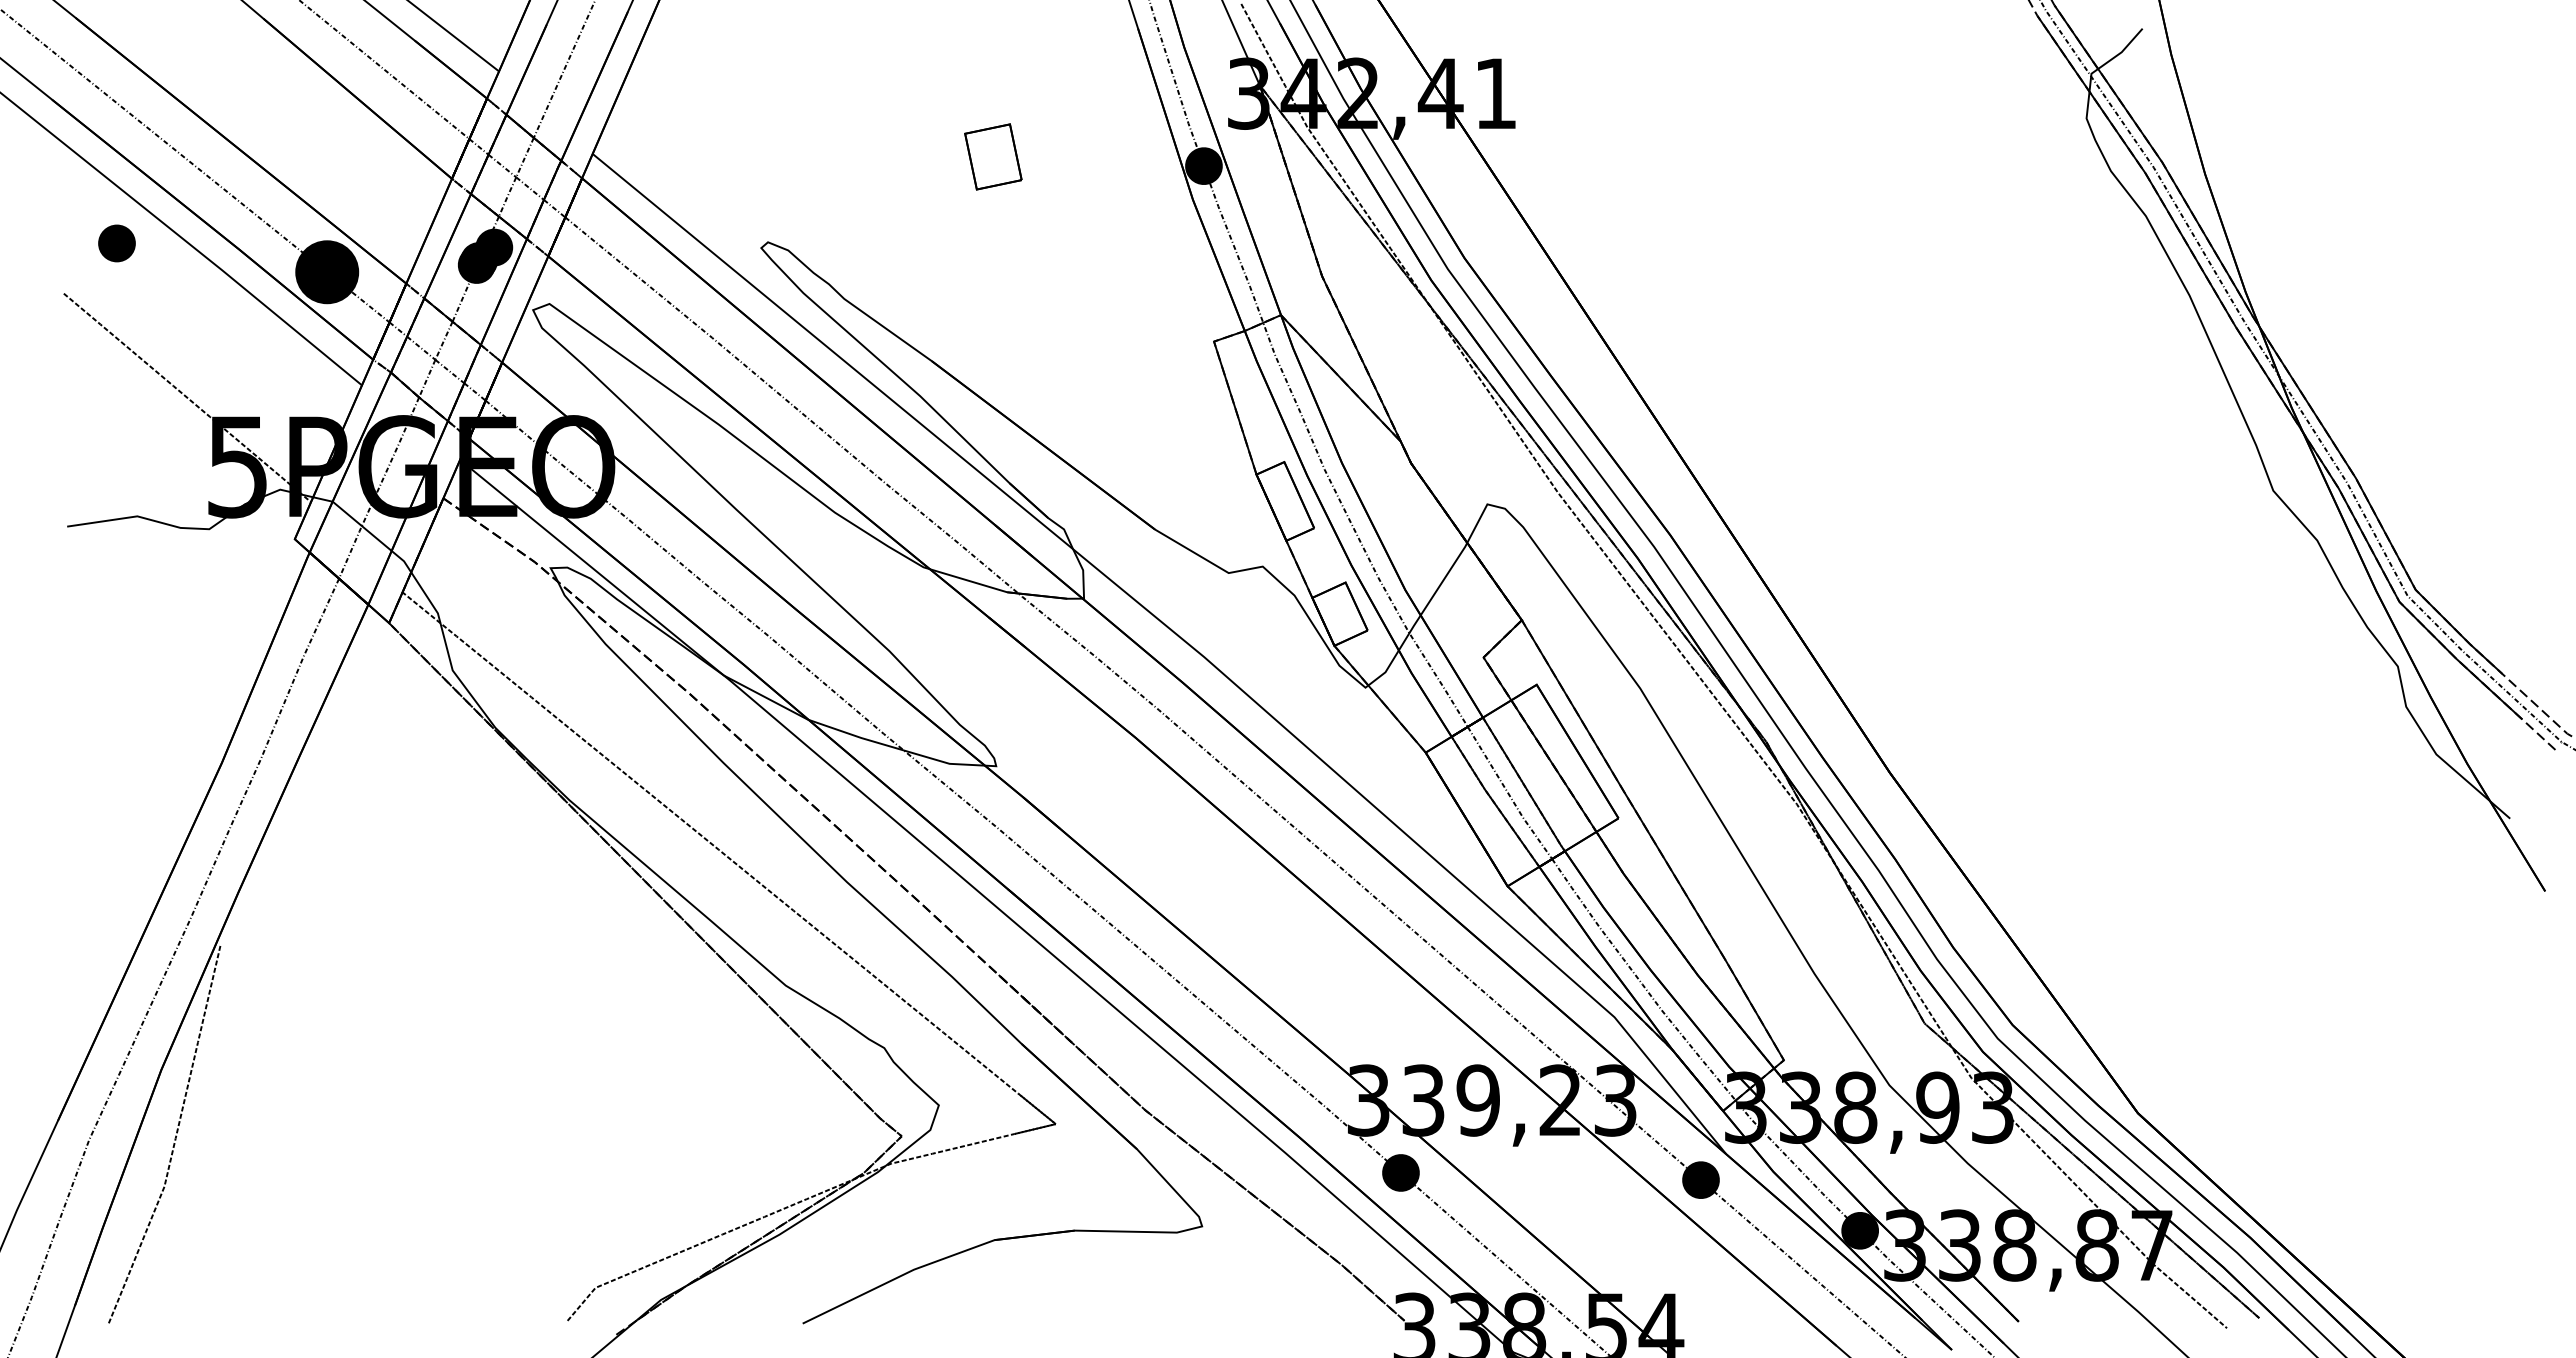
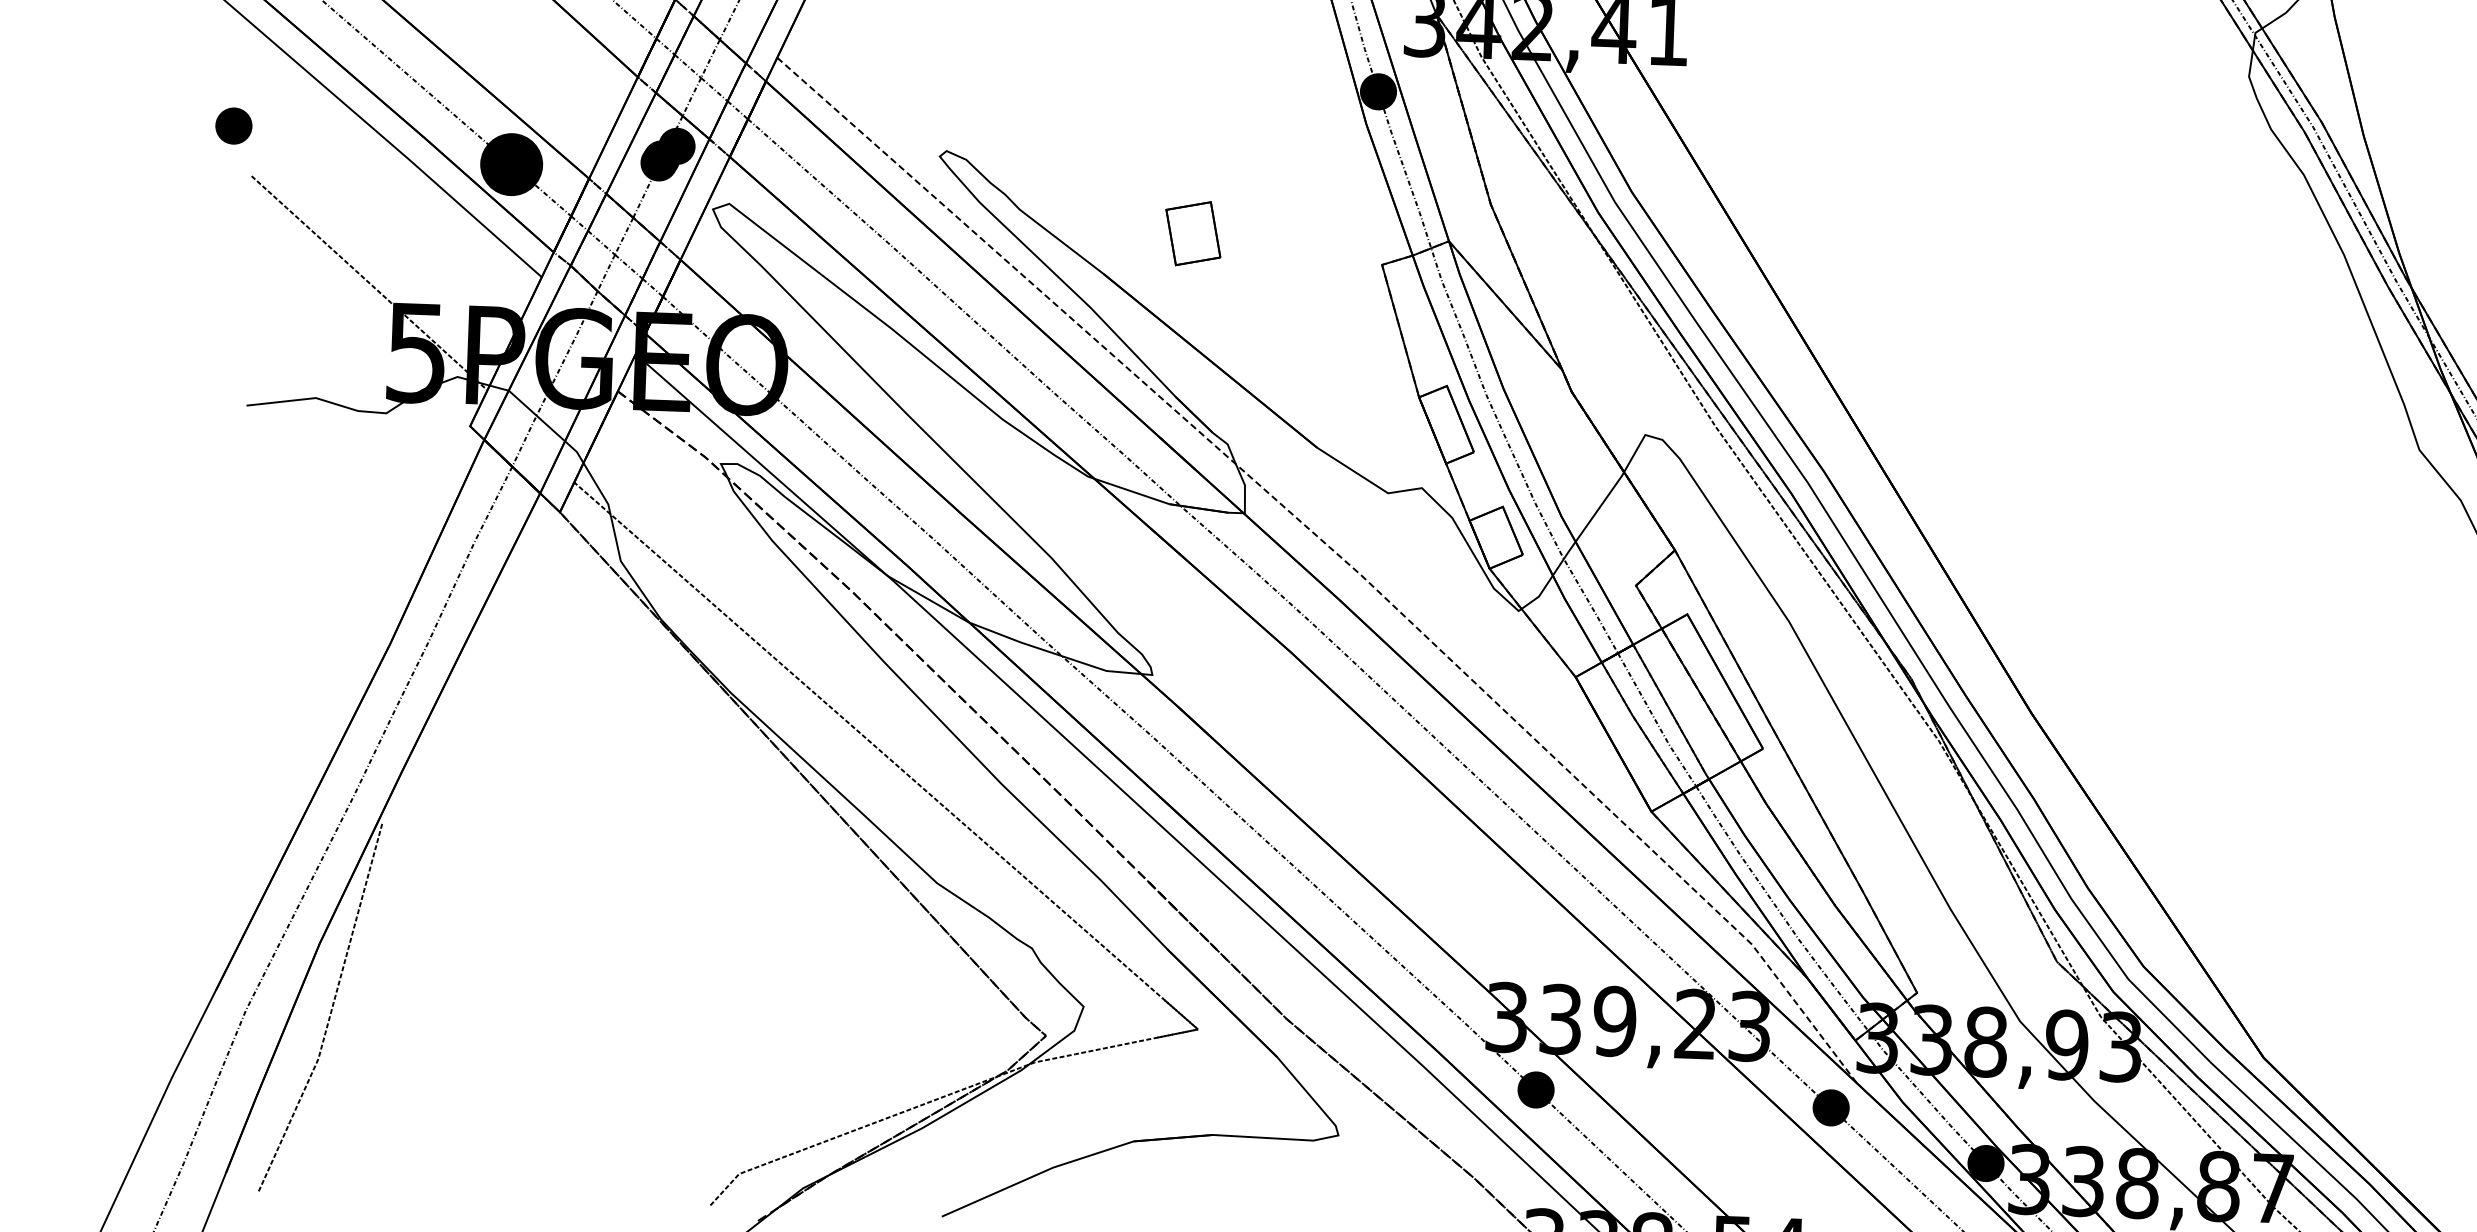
part: (993, 156) -> (1193, 233), moved
part: (116, 243) -> (233, 126), moved
line: (1178, 636) -> (1336, 553), solid -> dashed

